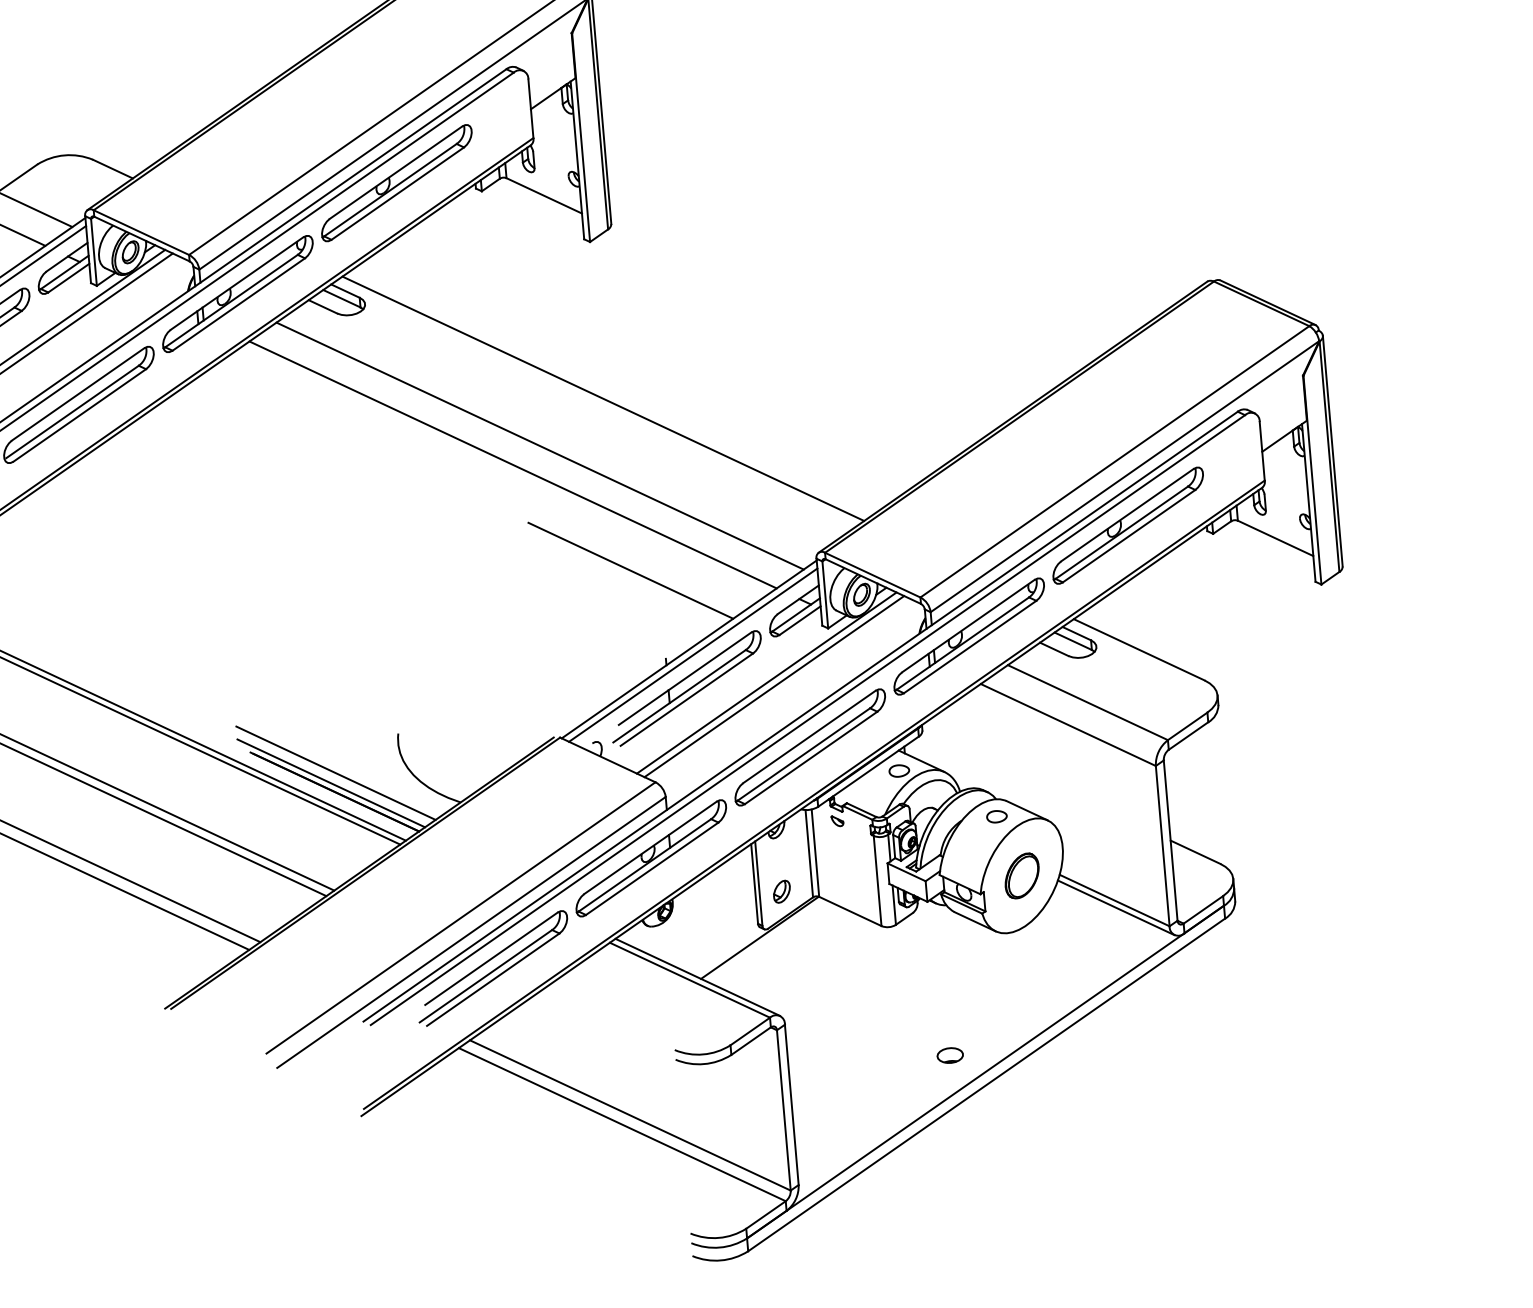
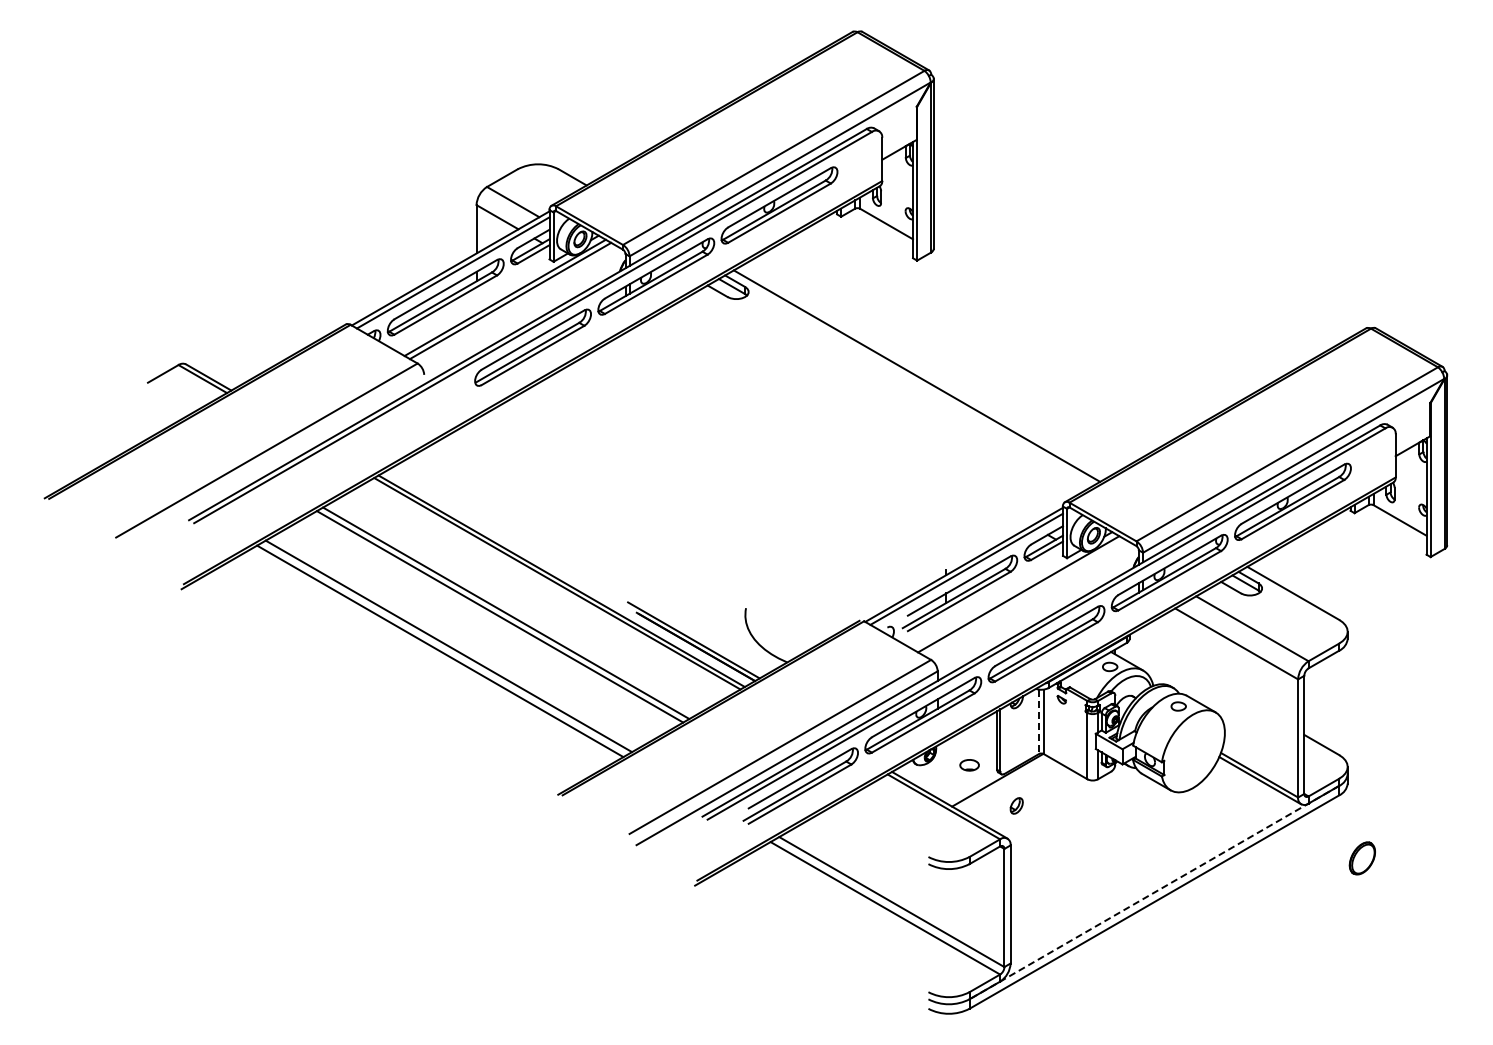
line: (539, 445) -> (867, 406), removed
line: (512, 464) -> (846, 418), removed
line: (631, 570) -> (926, 503), removed
line: (773, 686) -> (1023, 597), removed
line: (335, 772) -> (697, 632), removed
line: (809, 854) -> (1039, 722), solid -> dashed
part: (1020, 876) -> (1361, 858), moved
part: (781, 891) -> (1016, 805), moved
part: (950, 1055) -> (969, 765), moved
line: (984, 1072) -> (1153, 892), solid -> dashed

